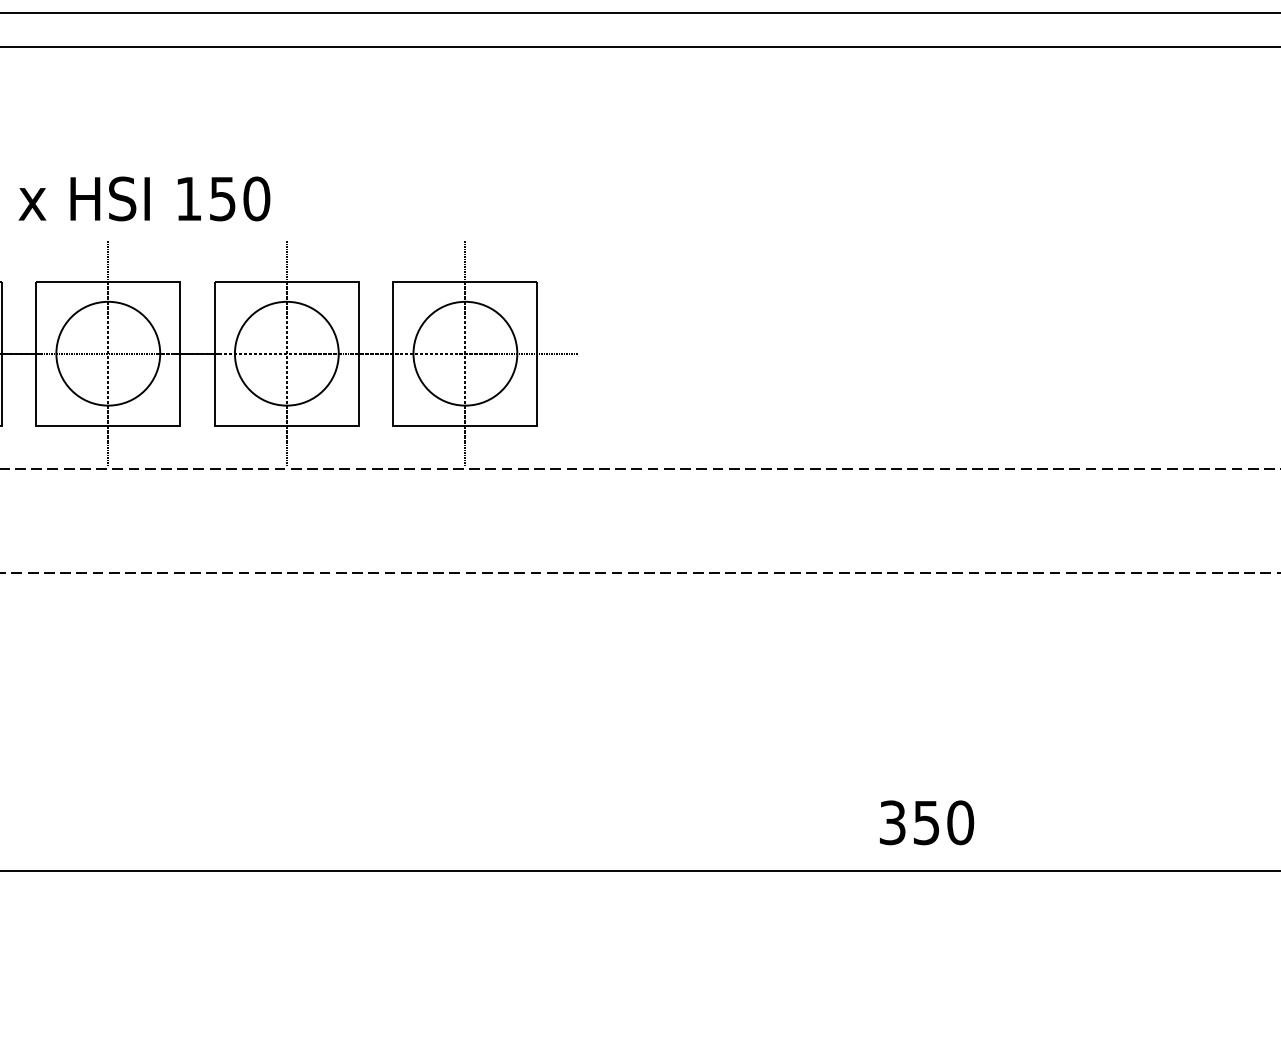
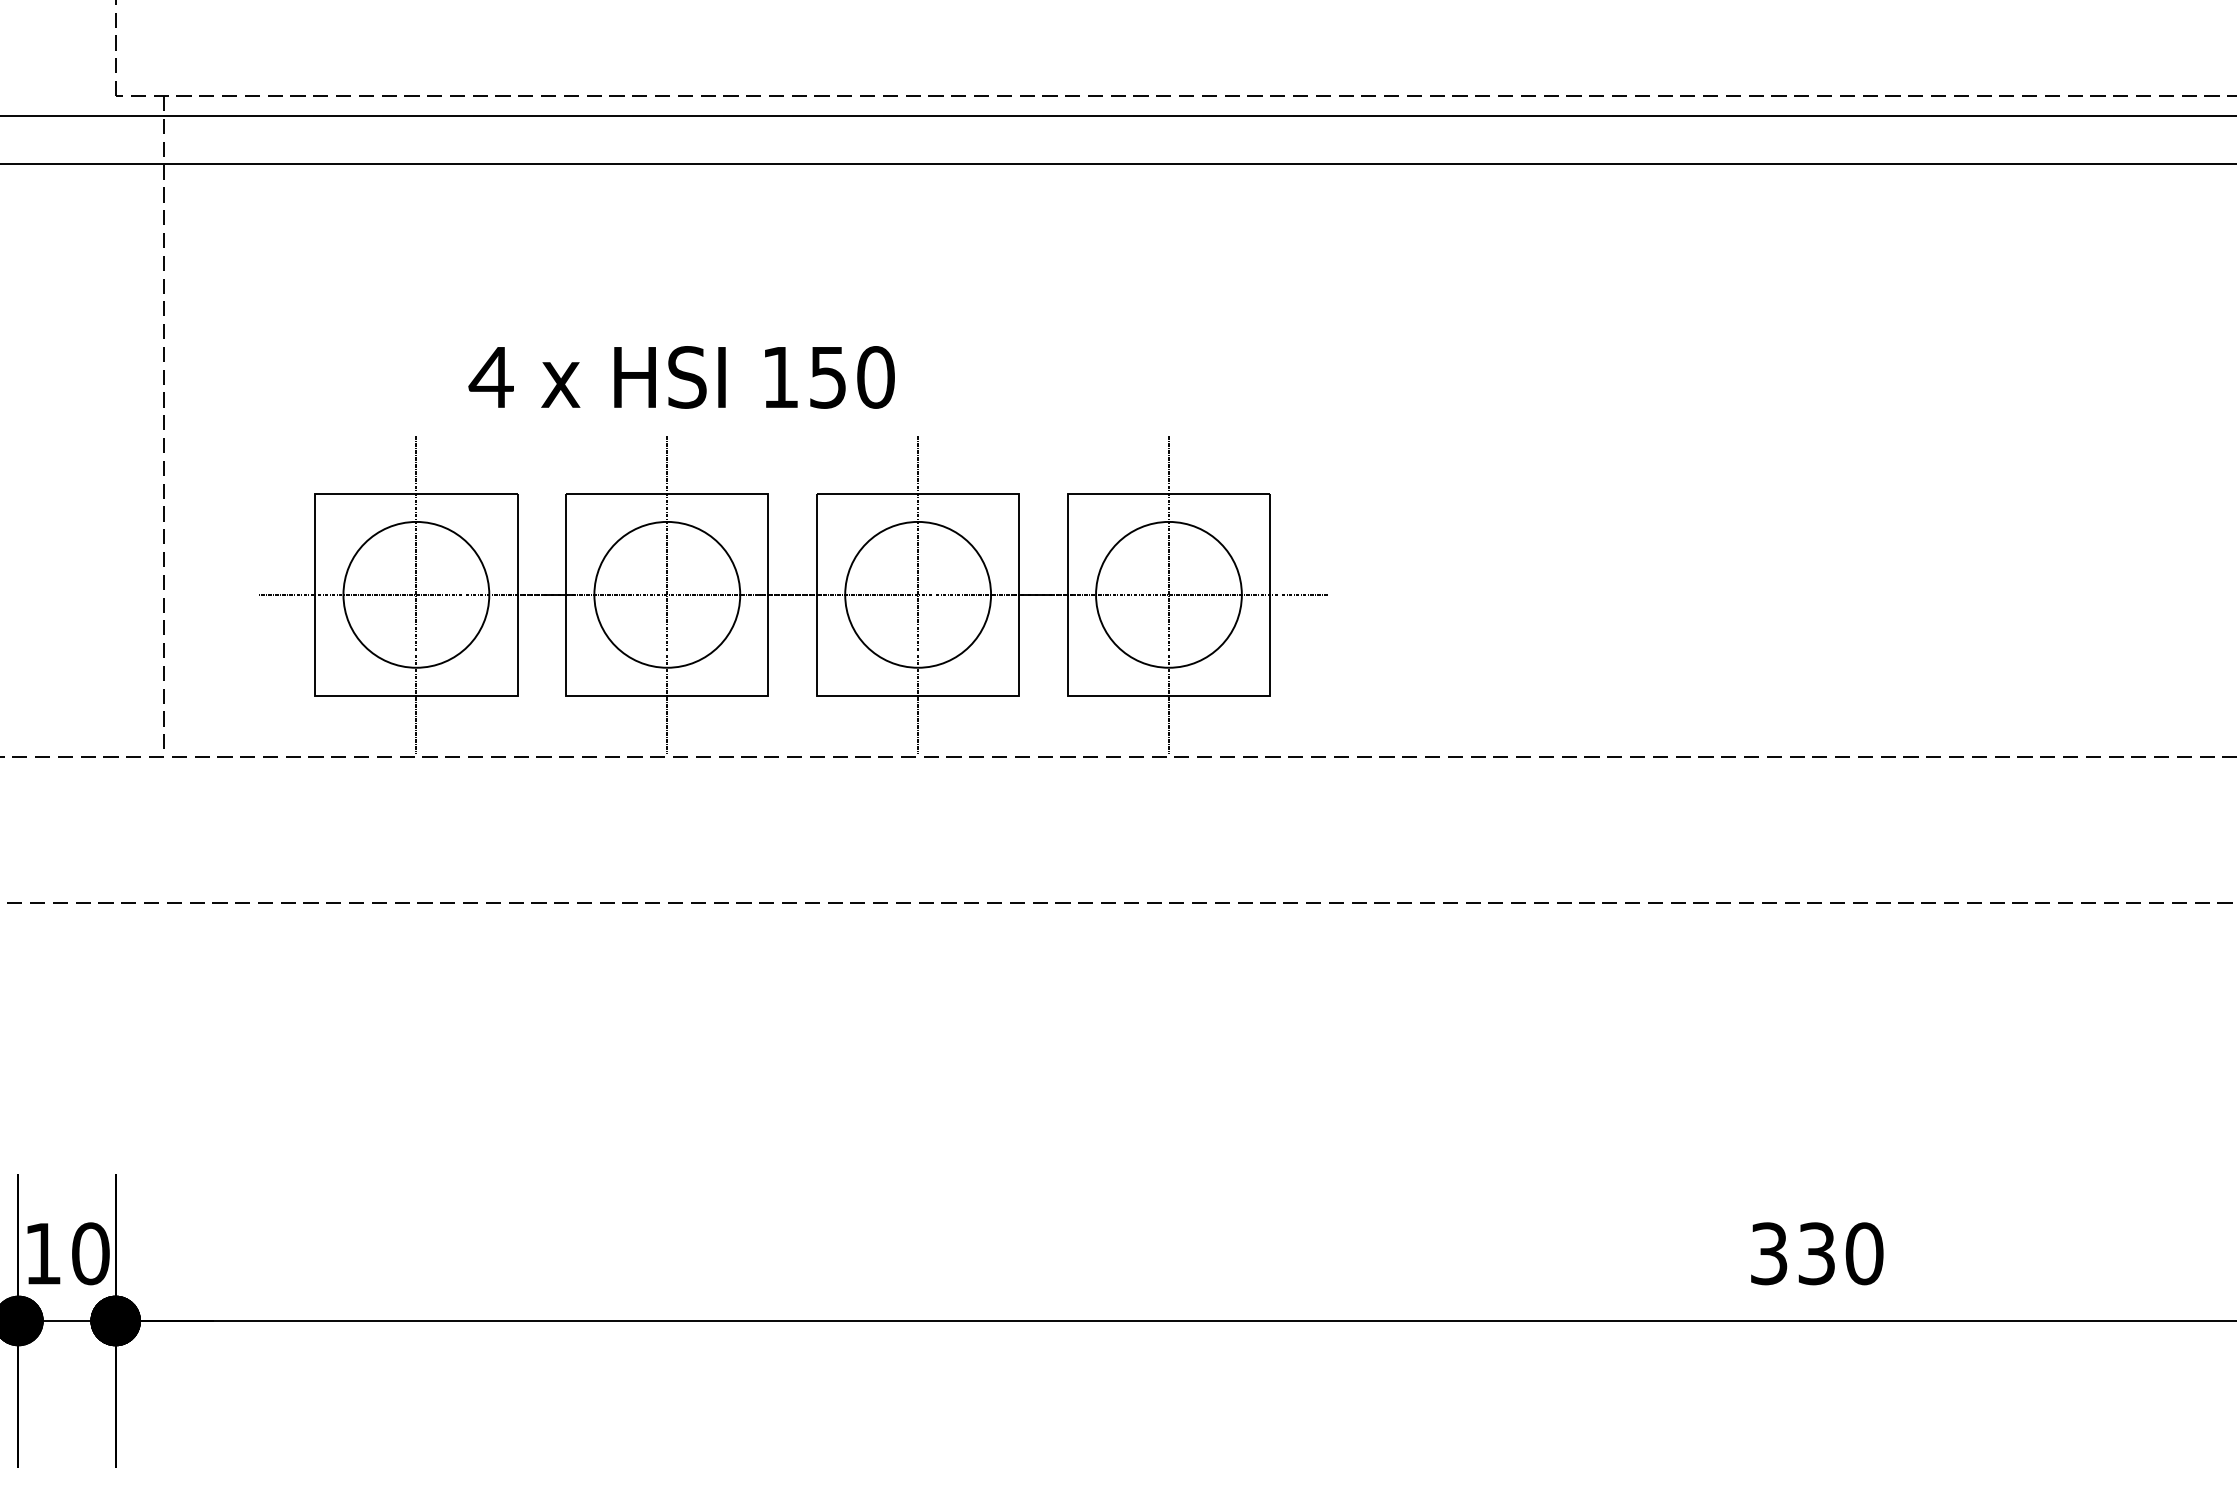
text: (926, 822) -> (1816, 1253), 350 -> 330

